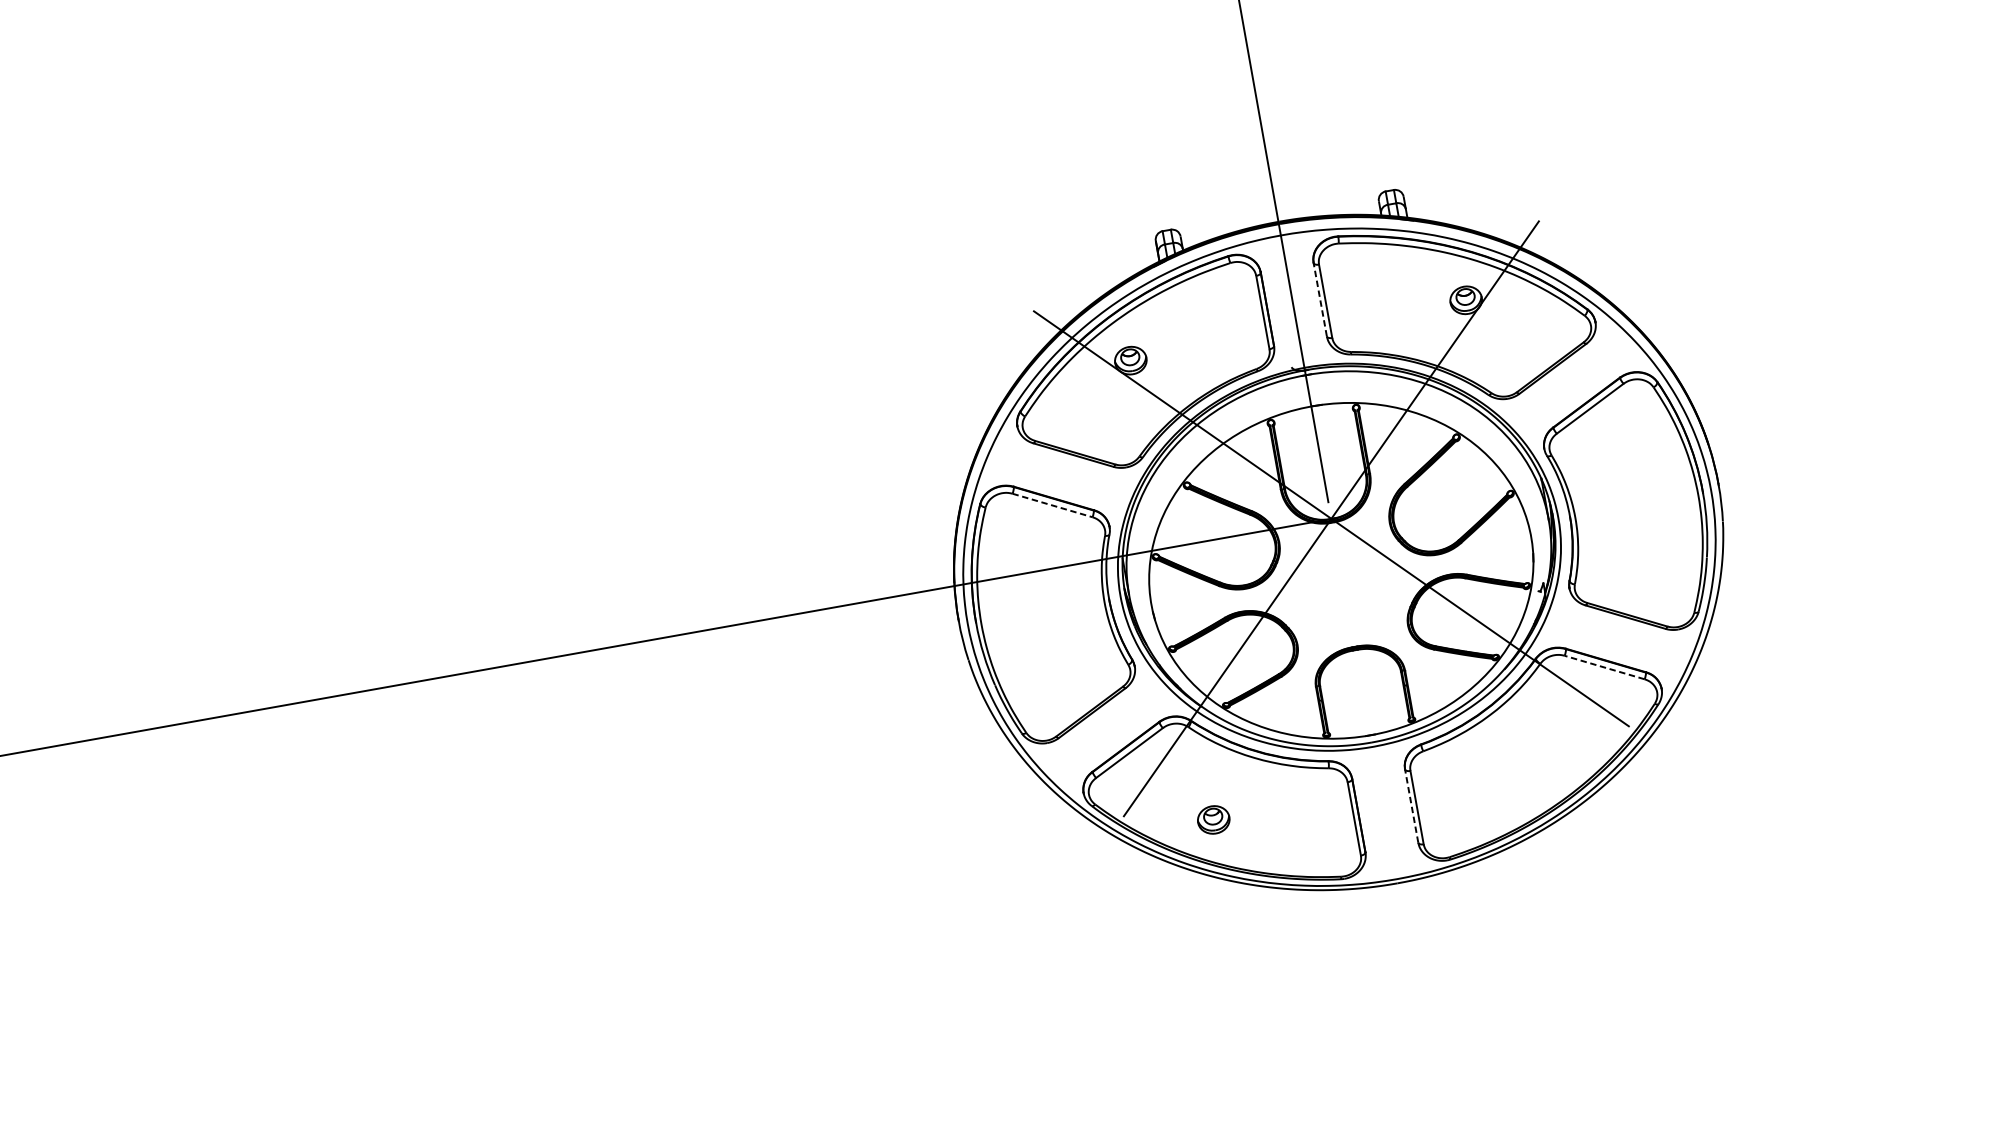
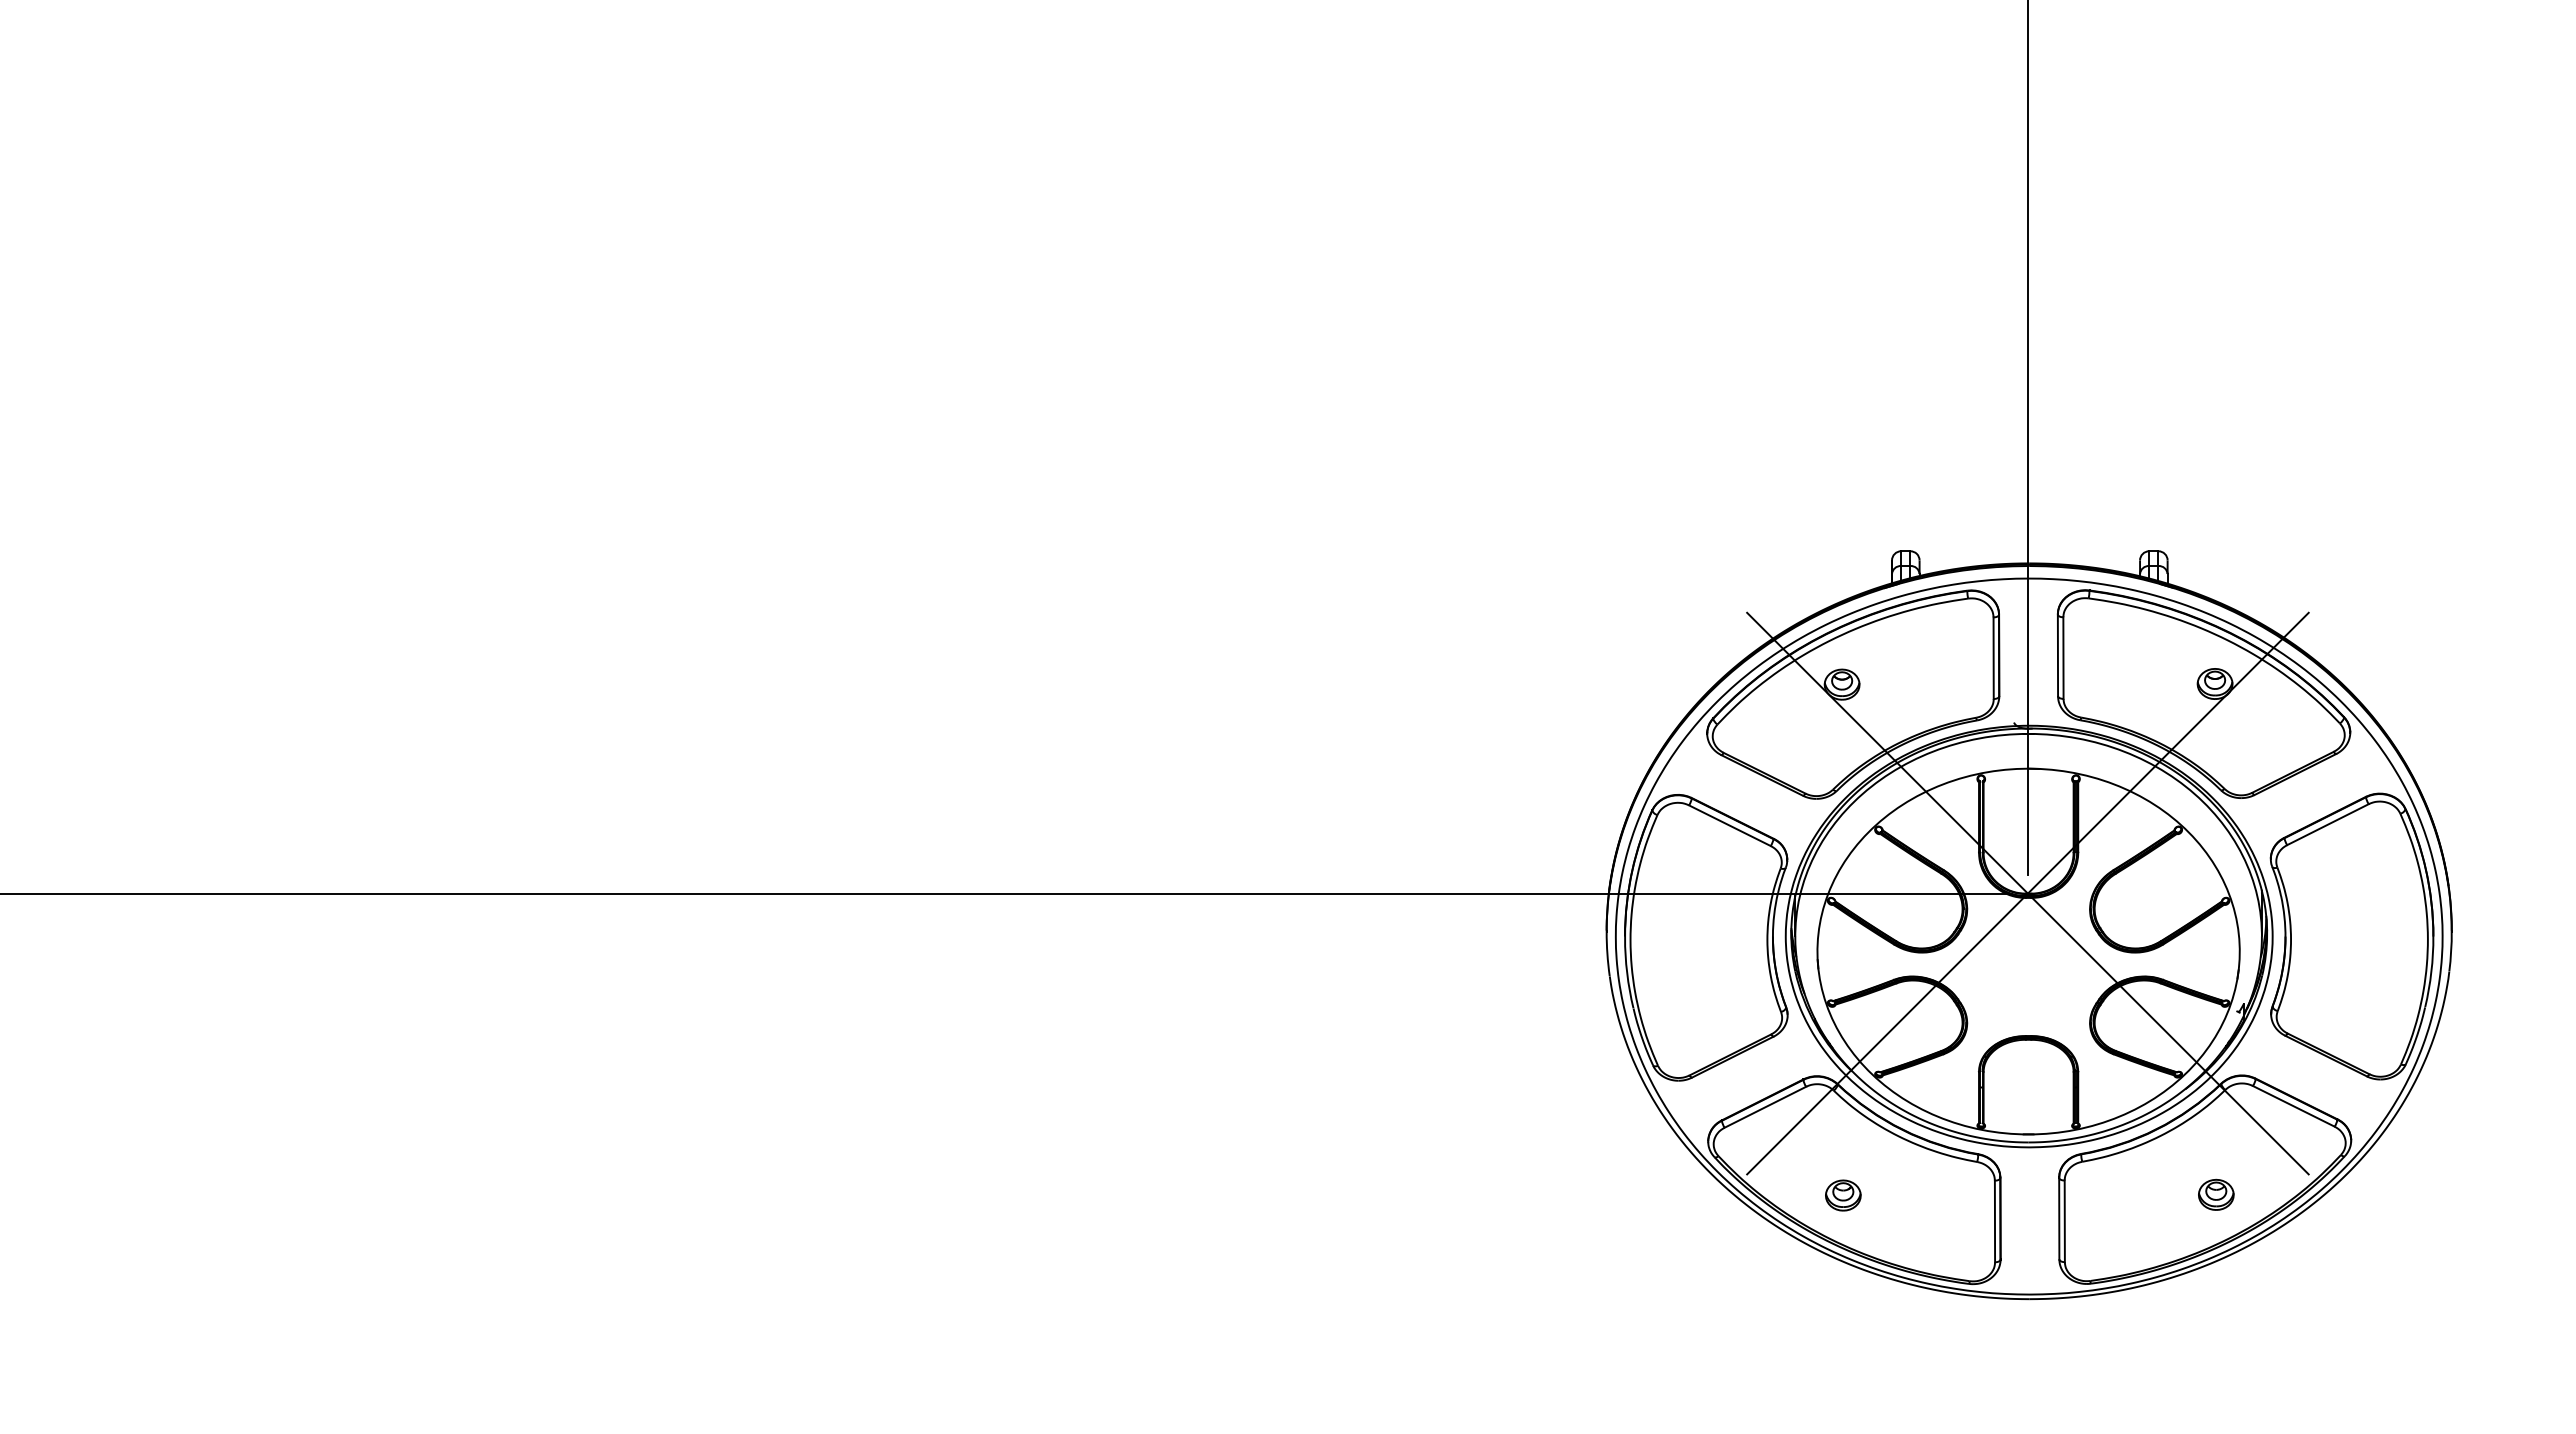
line: (1319, 299) -> (2057, 655), dashed -> solid
line: (1052, 505) -> (1729, 825), dashed -> solid
line: (1604, 667) -> (2293, 1106), dashed -> solid
part: (1549, 759) -> (2216, 1194), added
line: (1411, 805) -> (2059, 1218), dashed -> solid

